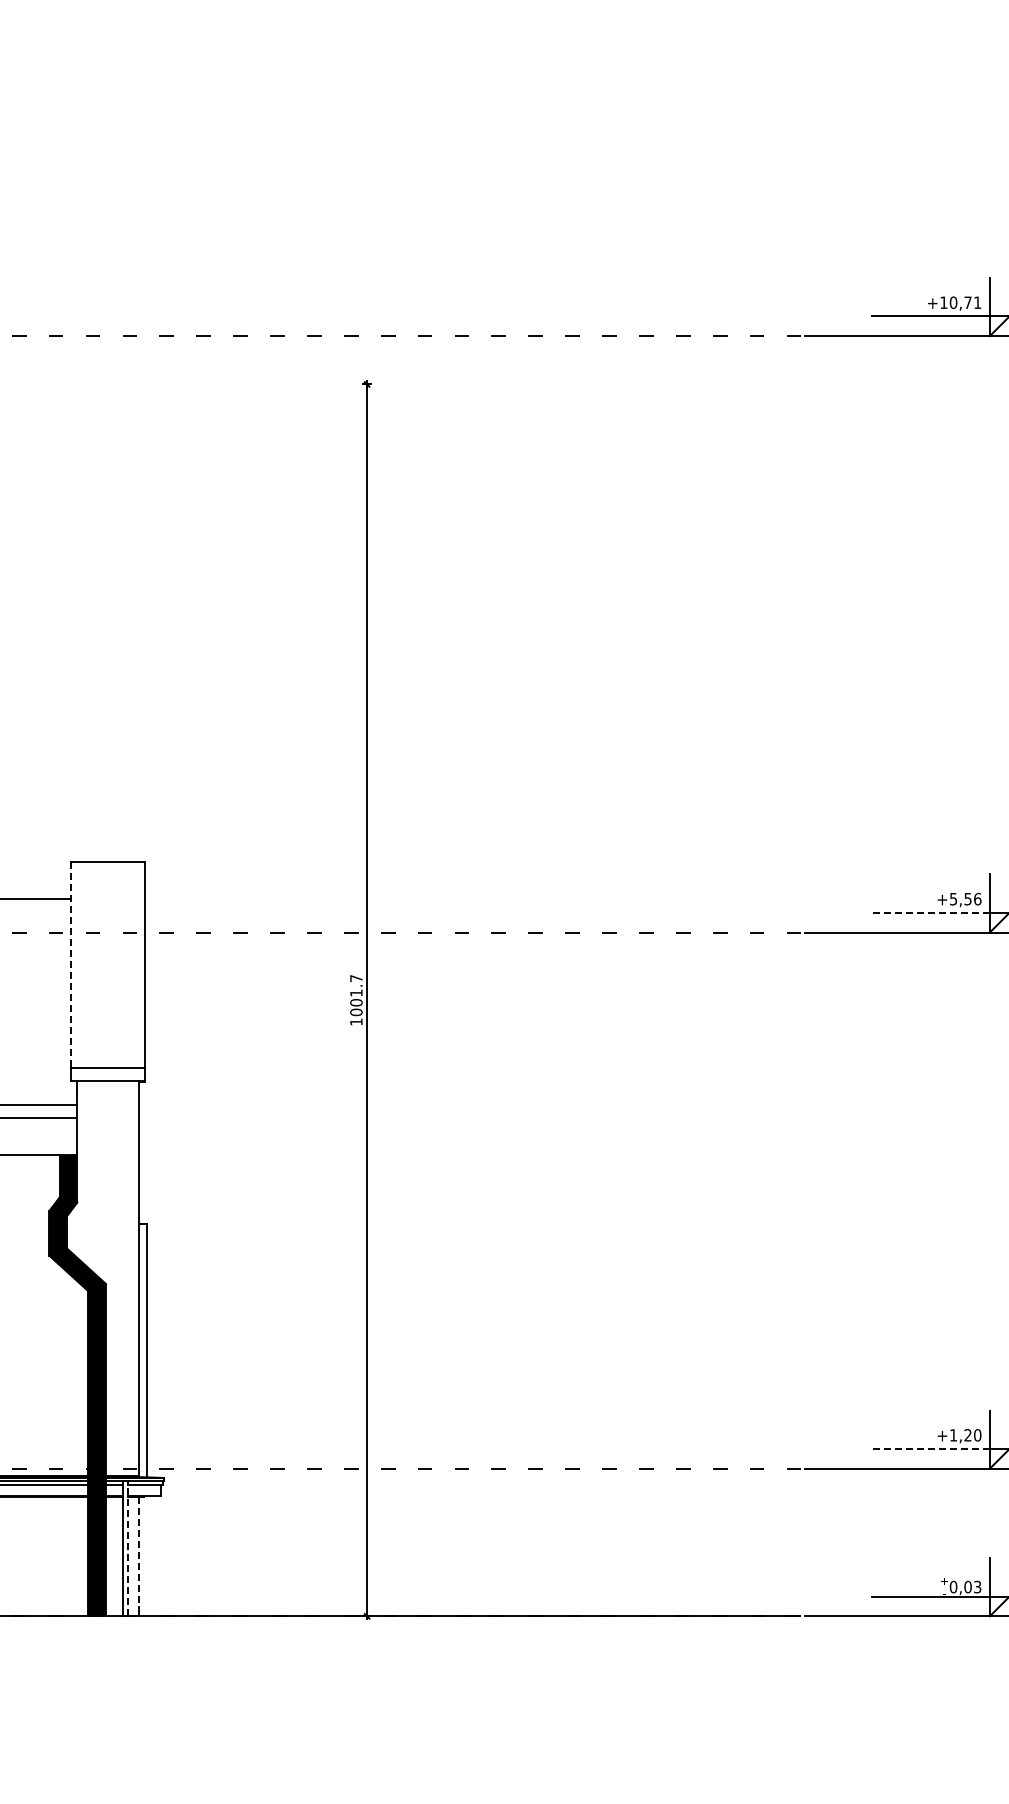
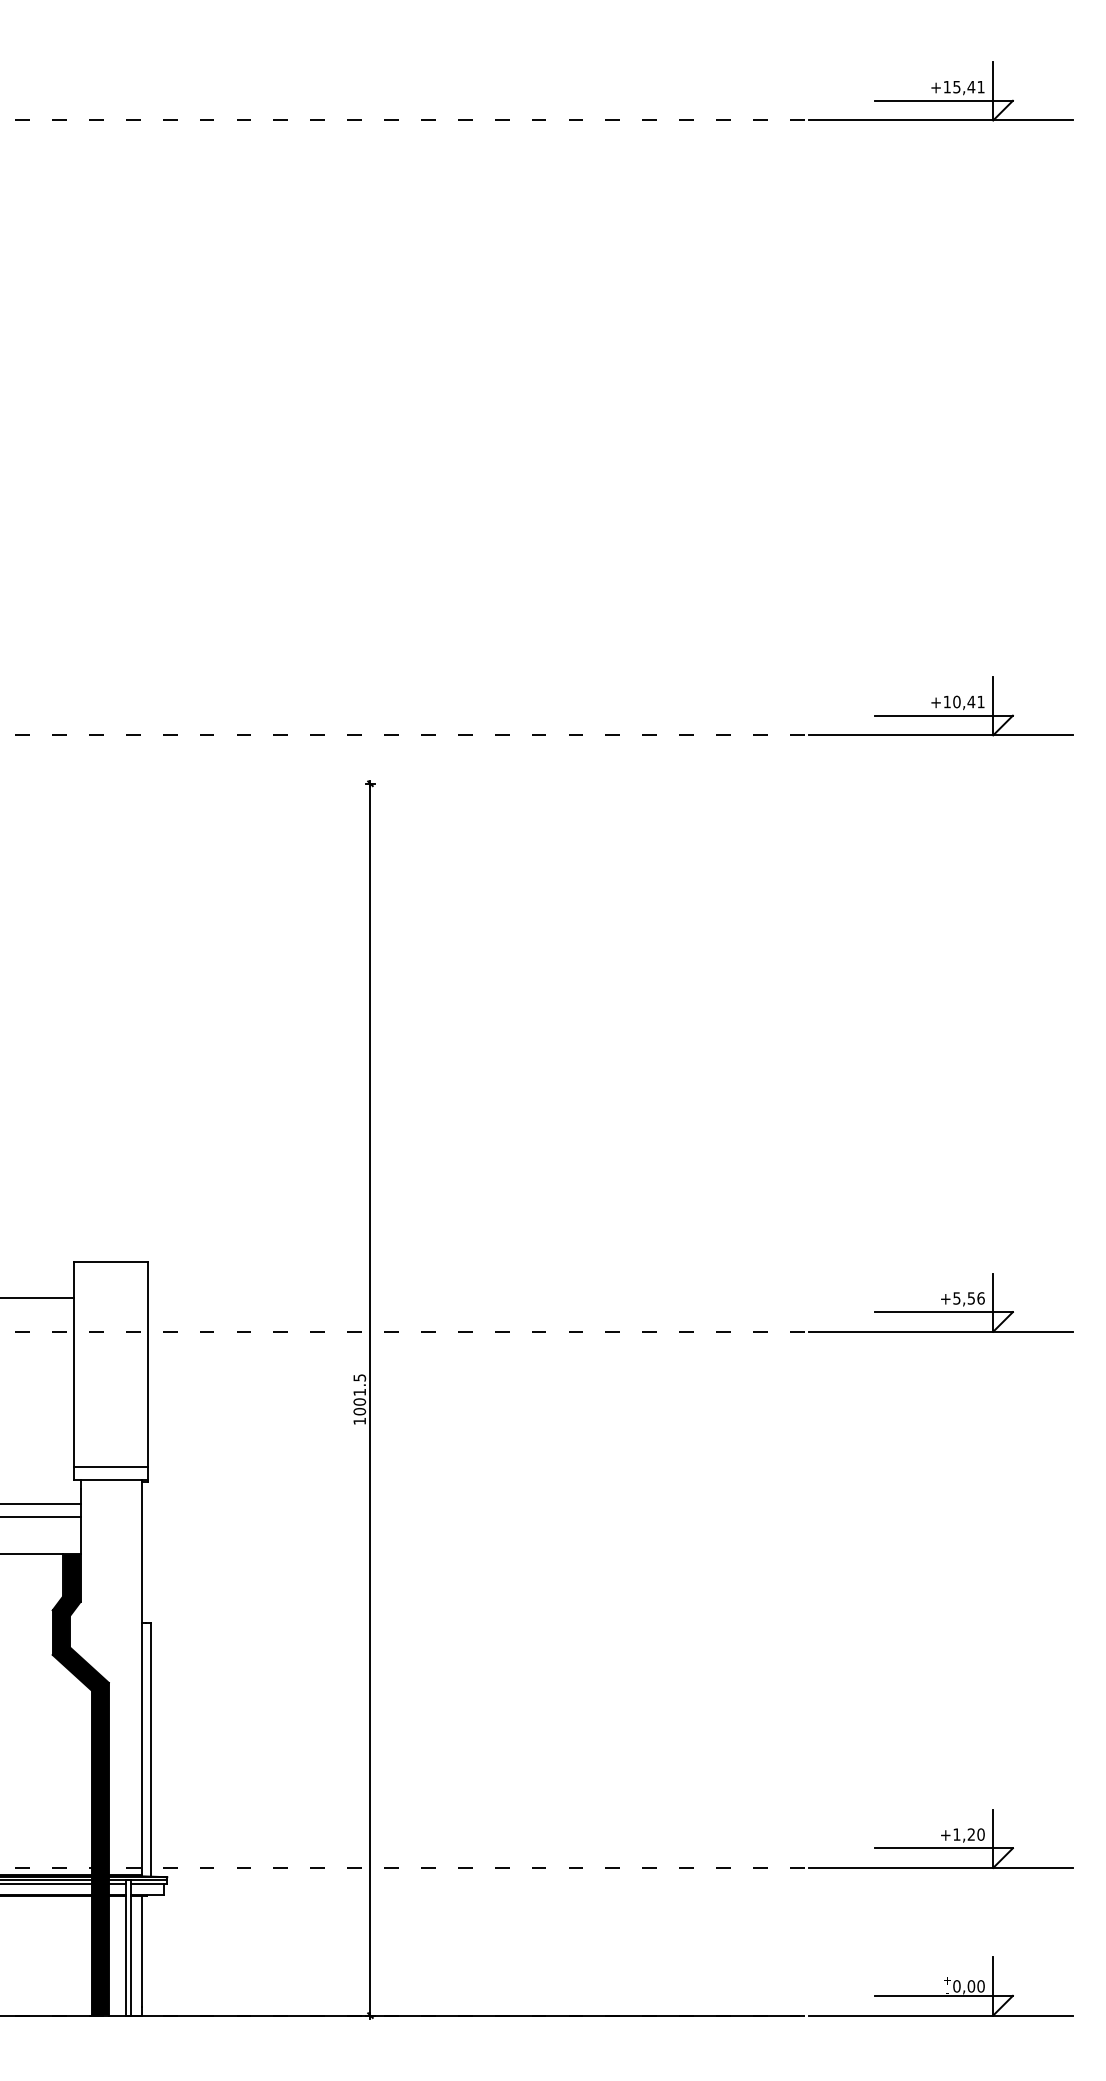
text: (968, 302) -> (971, 701), +10,71 -> +10,41
line: (930, 913) -> (933, 1312), dashed -> solid
line: (71, 965) -> (74, 1364), dashed -> solid
text: (356, 978) -> (359, 1377), 1001.7 -> 1001.5
line: (930, 1449) -> (933, 1848), dashed -> solid
line: (128, 1548) -> (131, 1947), dashed -> solid
line: (139, 1552) -> (142, 1951), dashed -> solid
text: (977, 1587) -> (980, 1986), 0,03 -> 0,00

